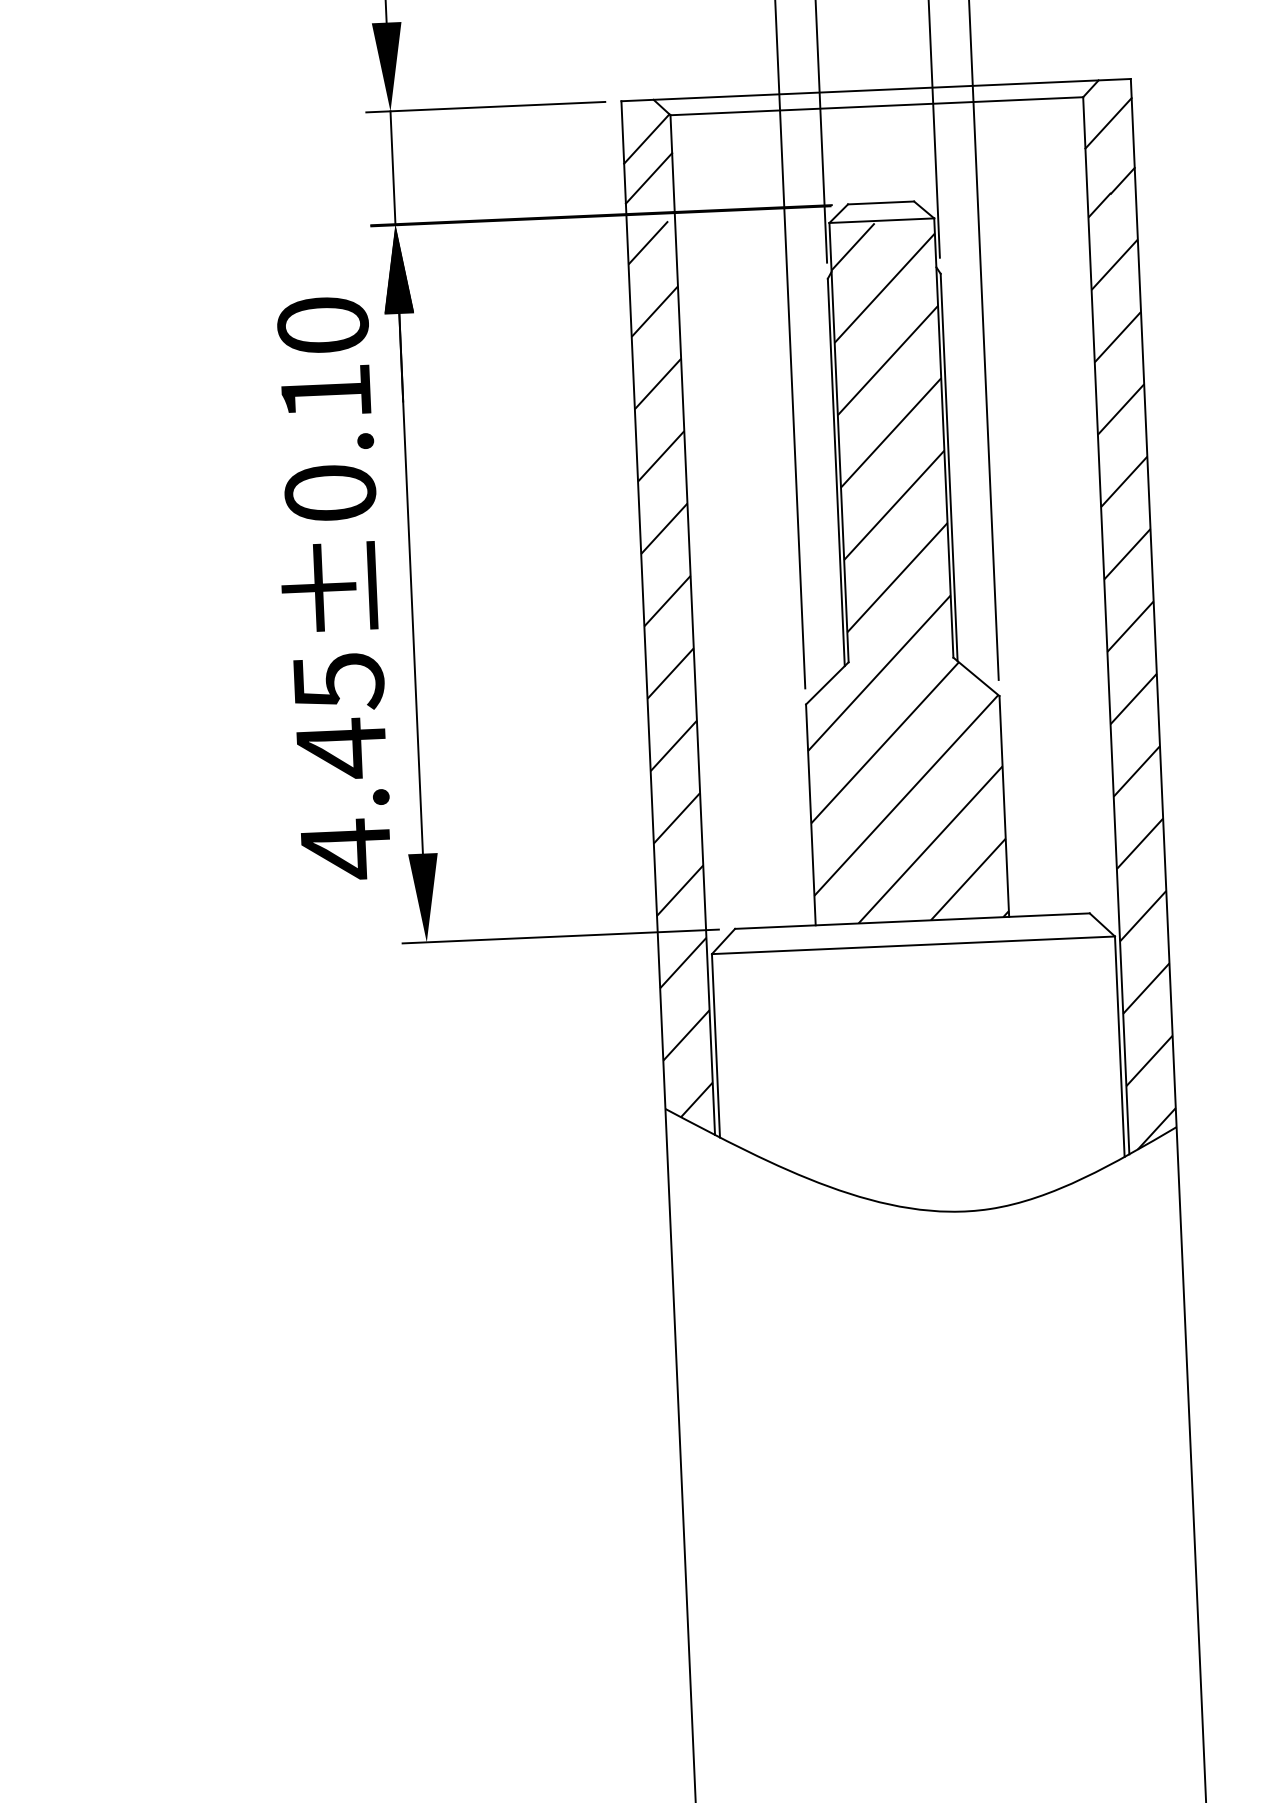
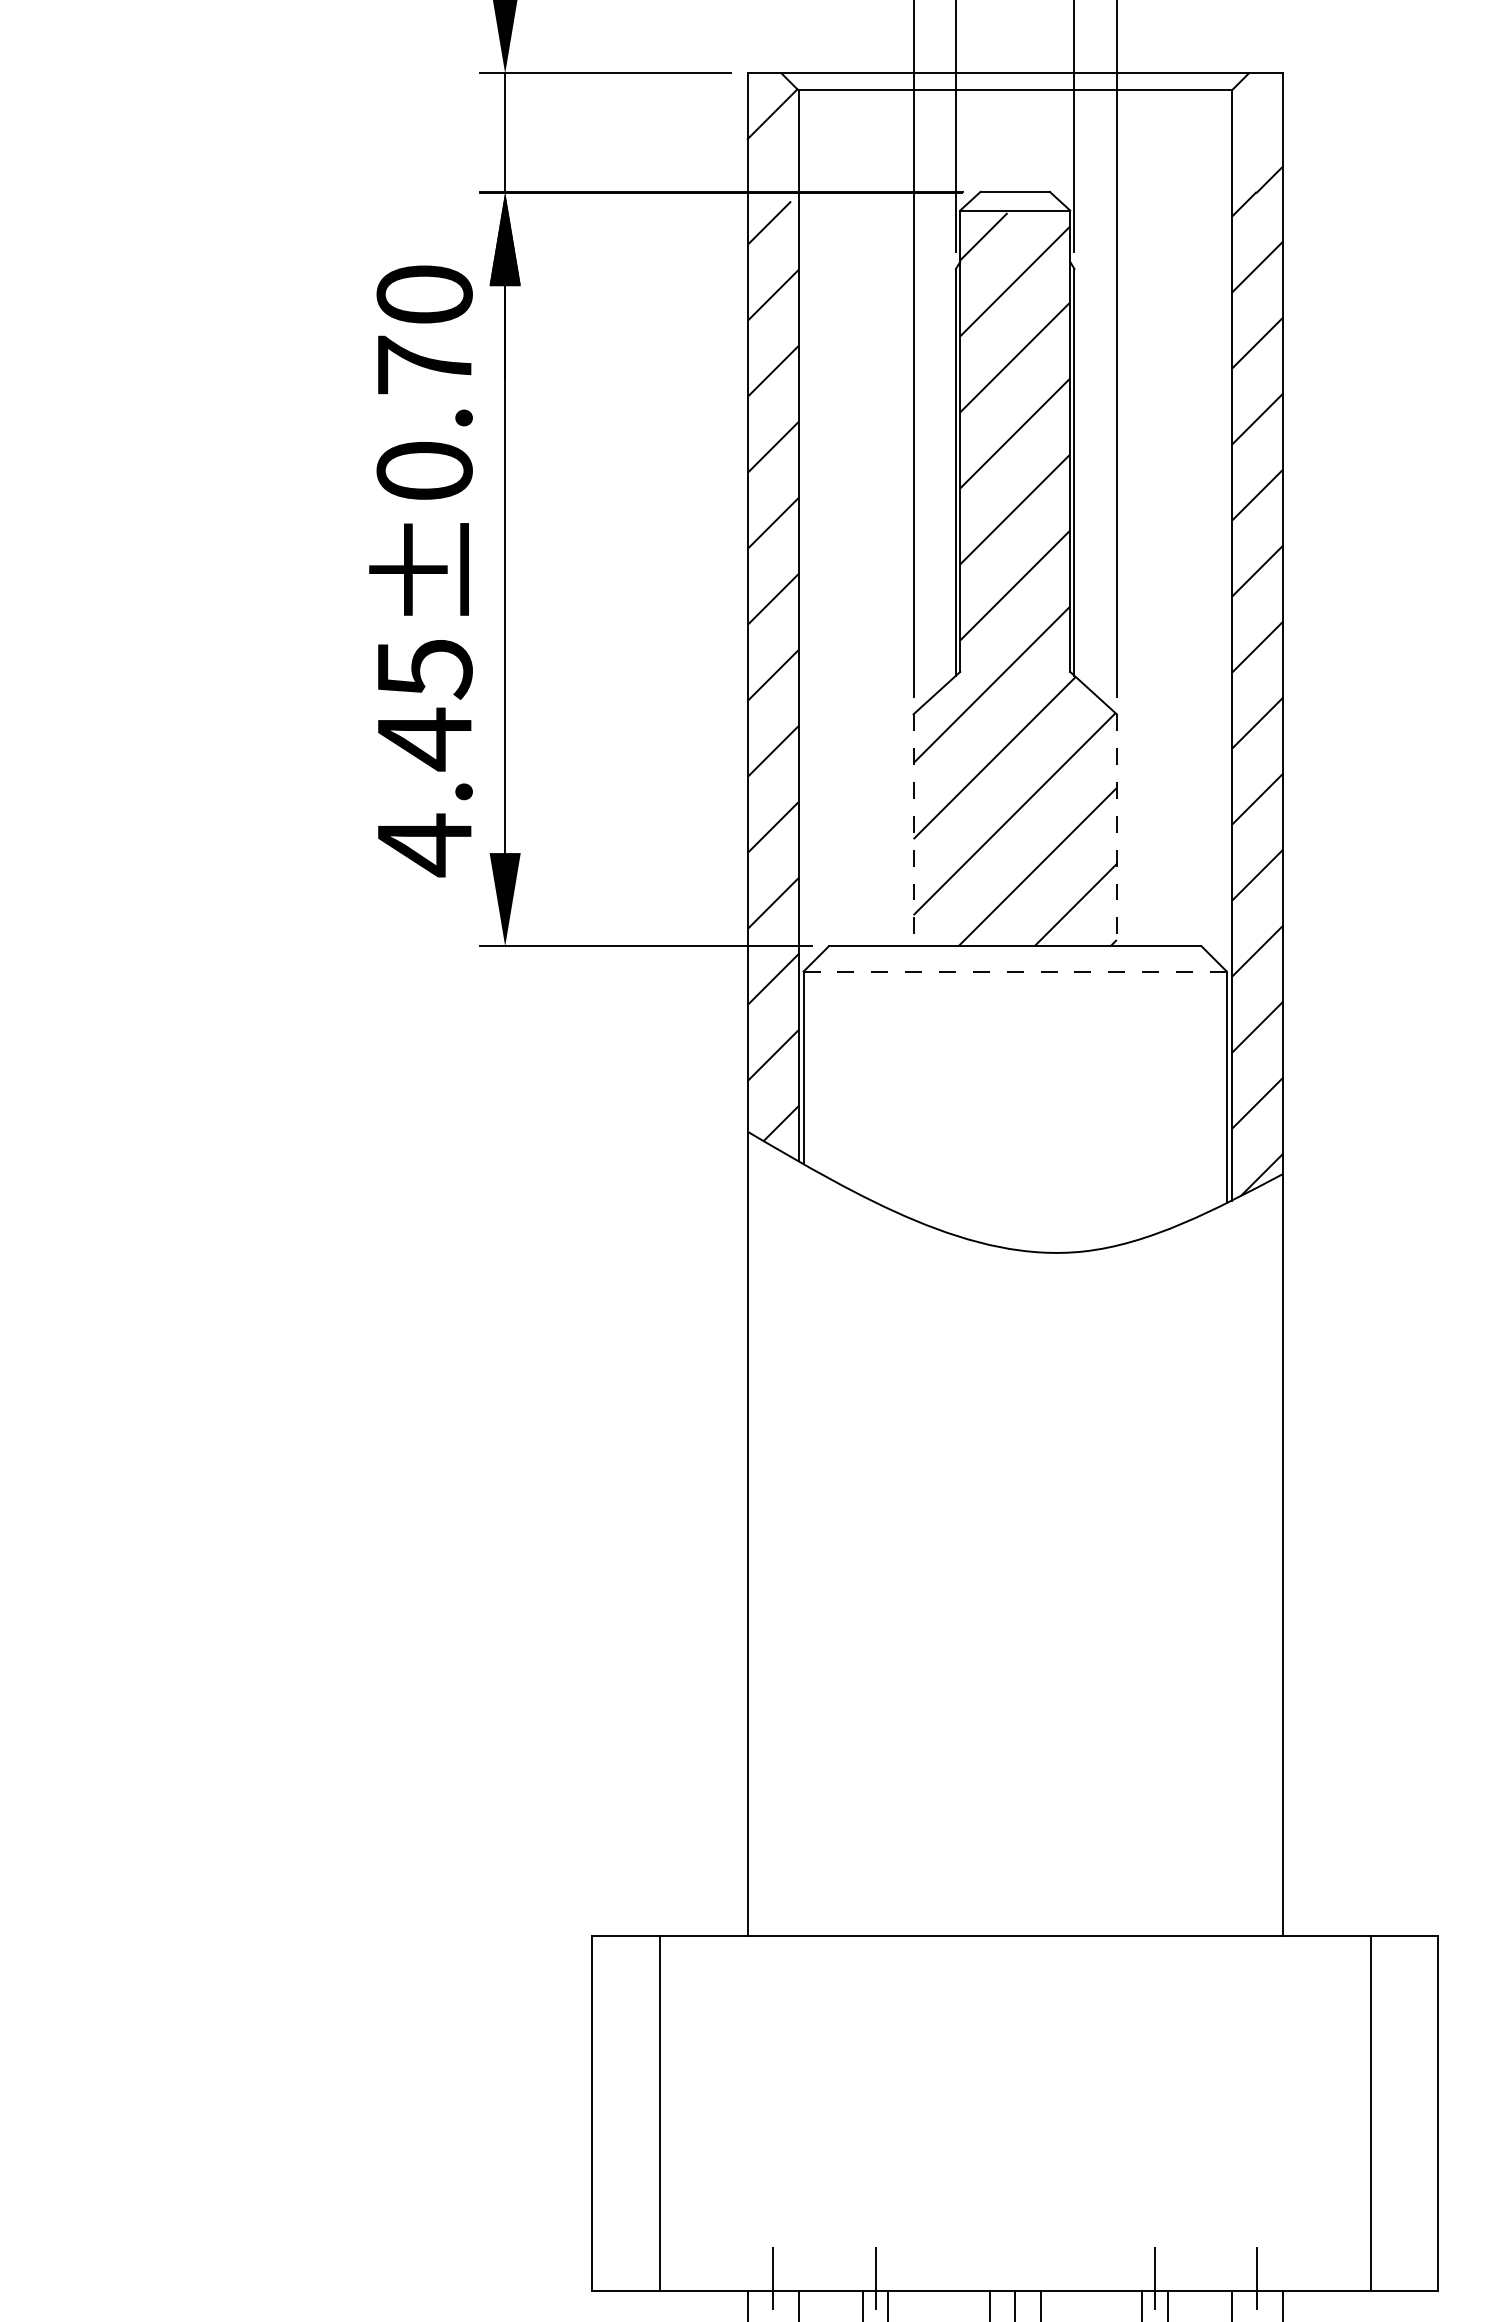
line: (1107, 122) -> (1256, 118), removed
line: (648, 178) -> (772, 155), removed
text: (325, 391) -> (424, 364), 4.45±0.10 -> 4.45±0.70
line: (1004, 806) -> (1116, 830), solid -> dashed
line: (810, 815) -> (913, 830), solid -> dashed
line: (913, 945) -> (1015, 971), solid -> dashed

